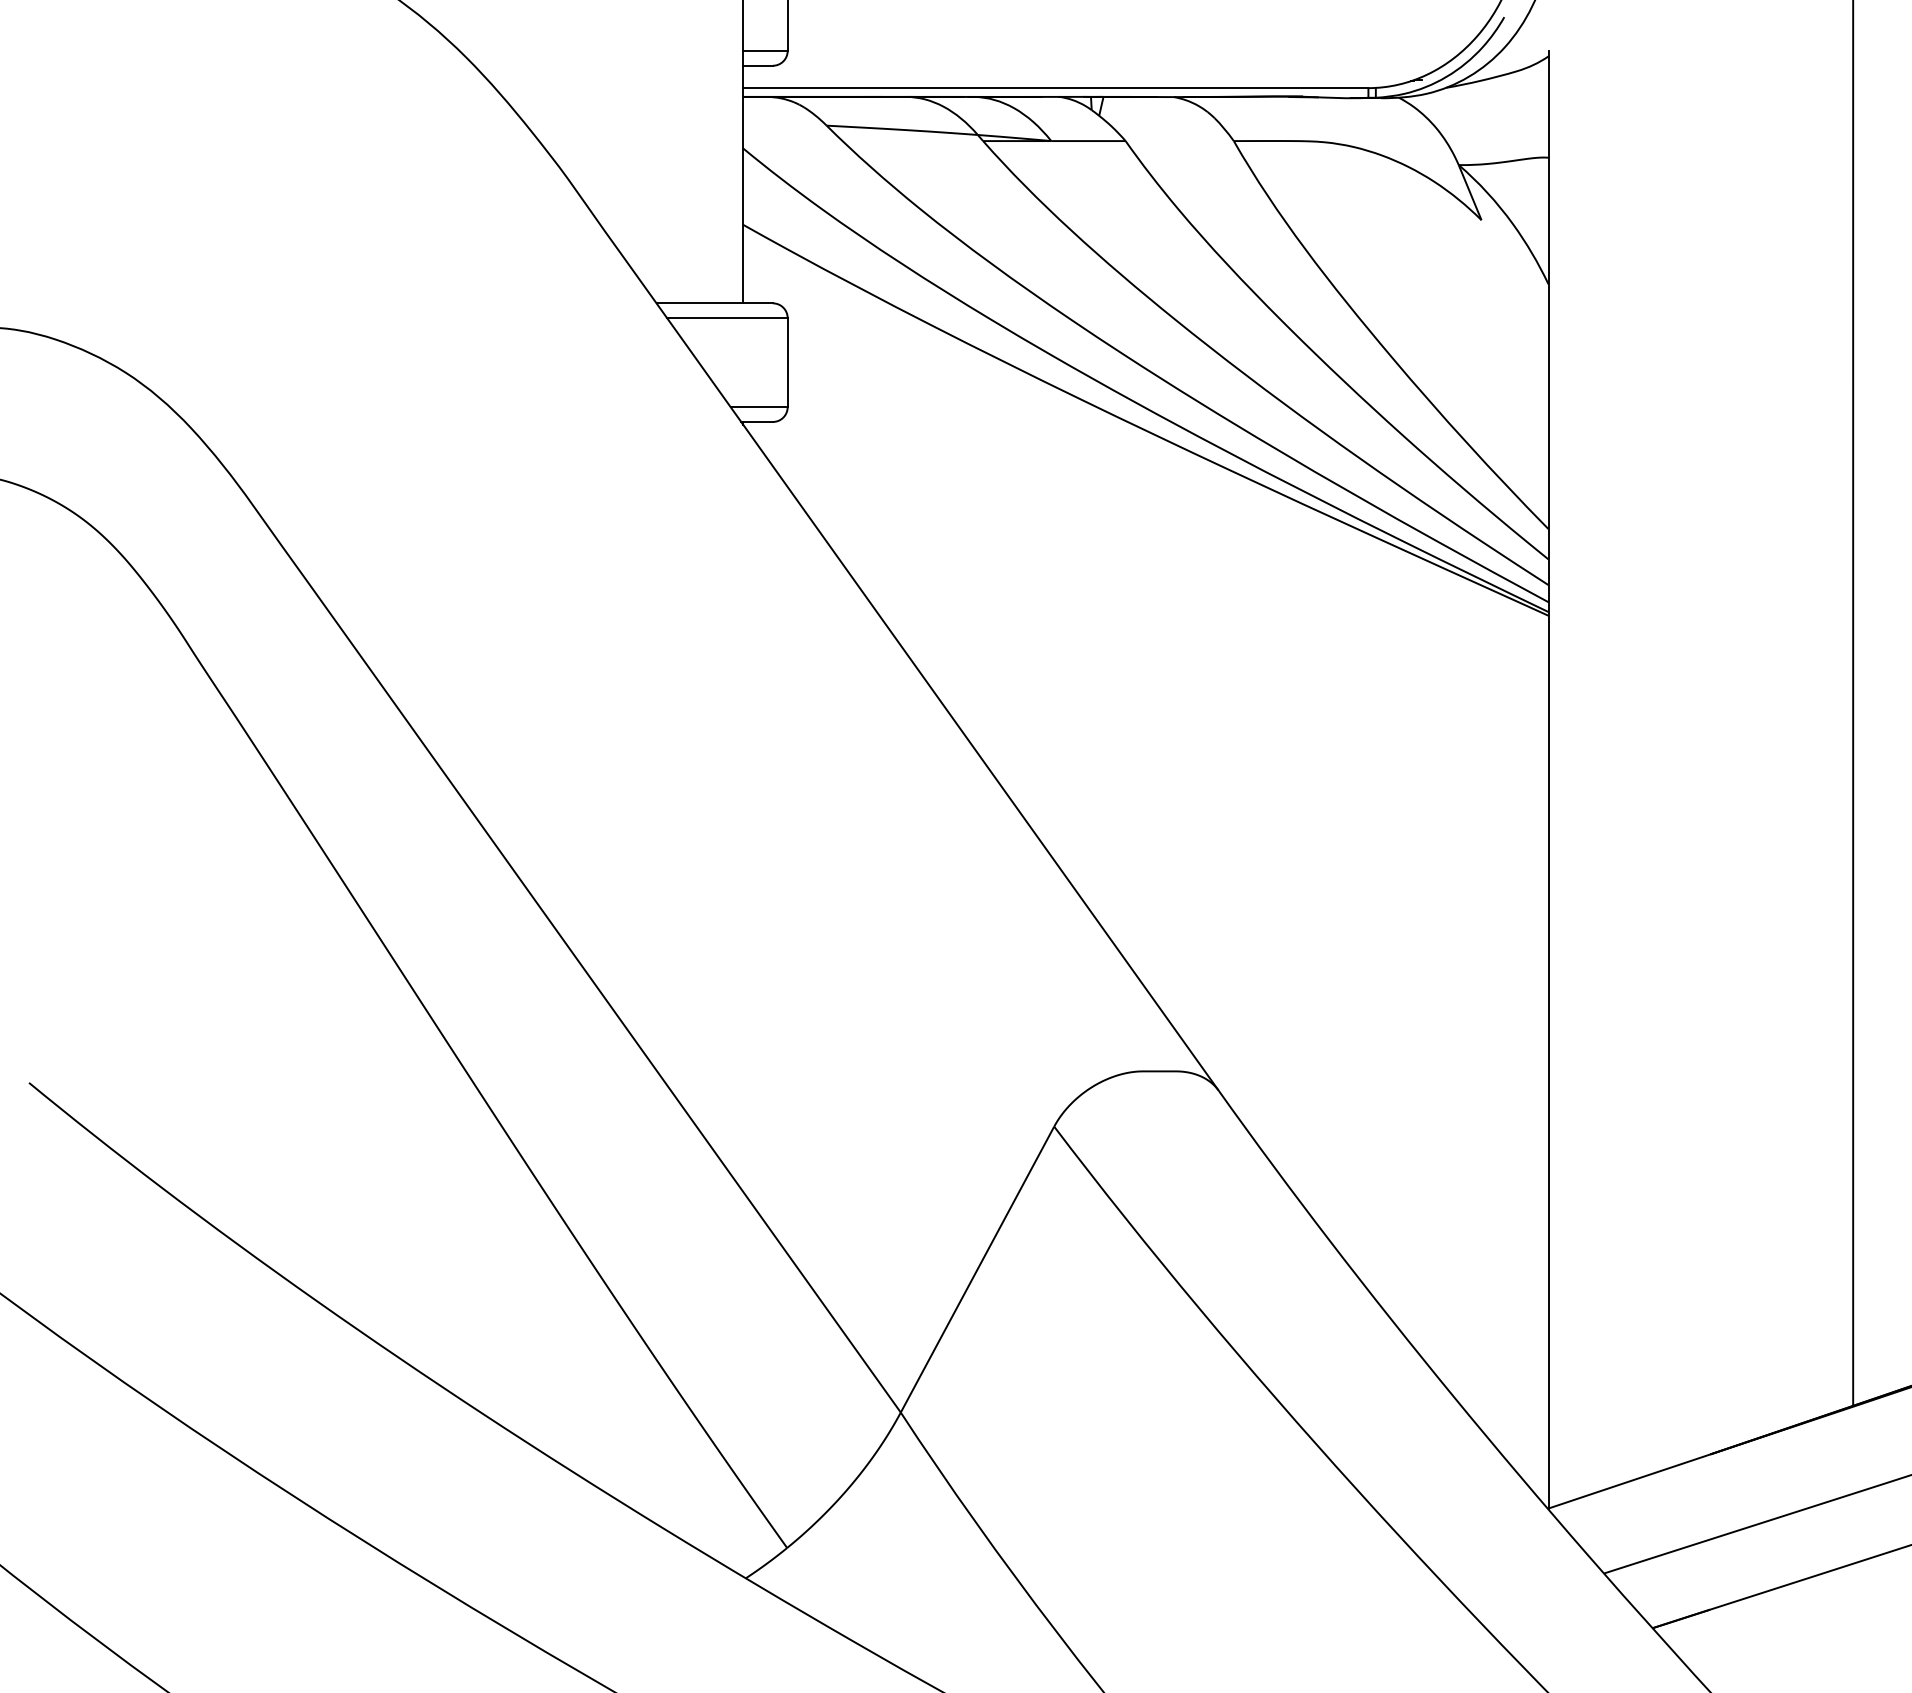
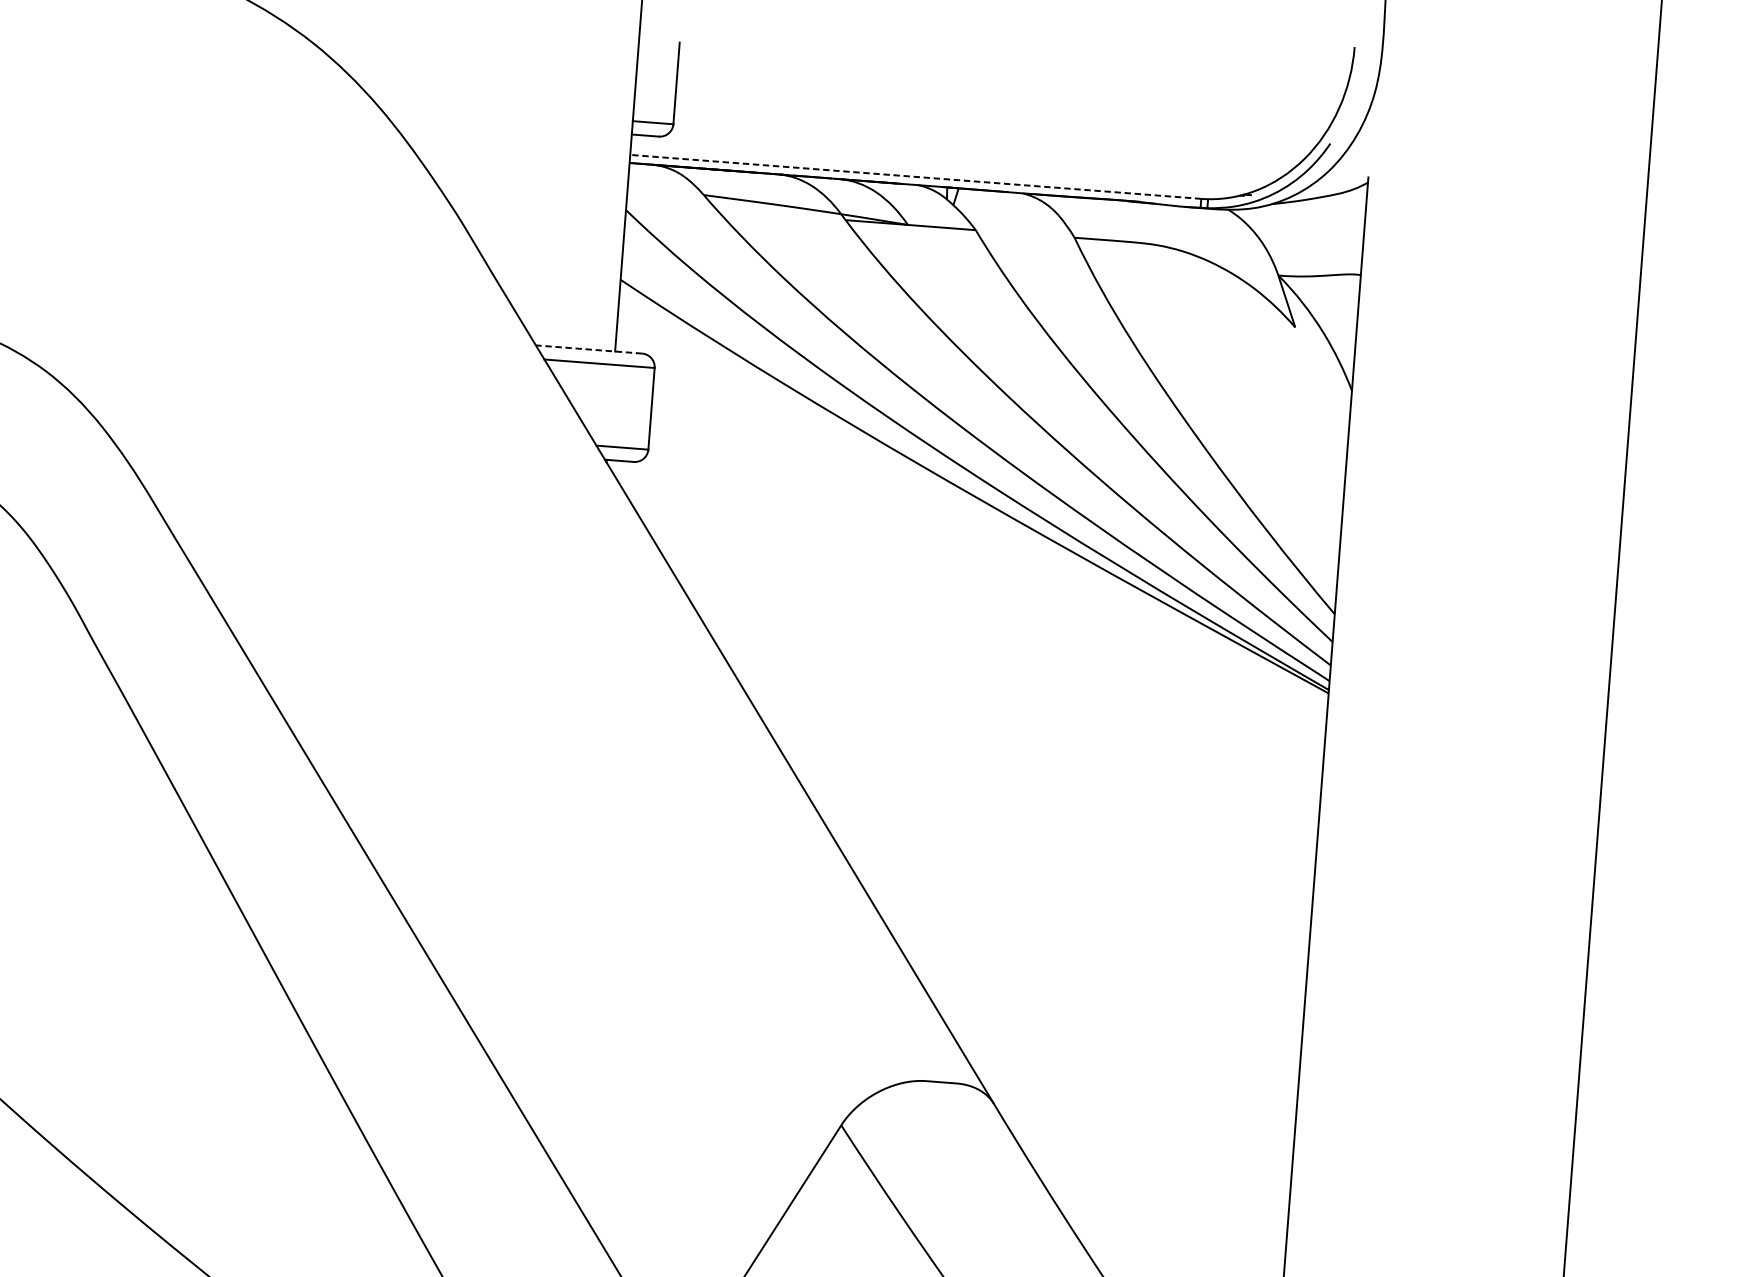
line: (1055, 88) -> (915, 177), solid -> dashed
line: (714, 303) -> (588, 349), solid -> dashed

